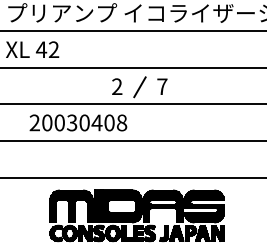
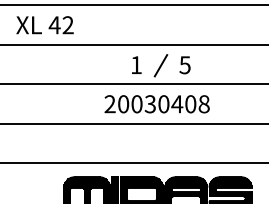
text: (117, 86) -> (136, 64), 2 -> 1
text: (162, 86) -> (185, 64), 7 -> 5
text: (78, 122) -> (157, 103), moved

